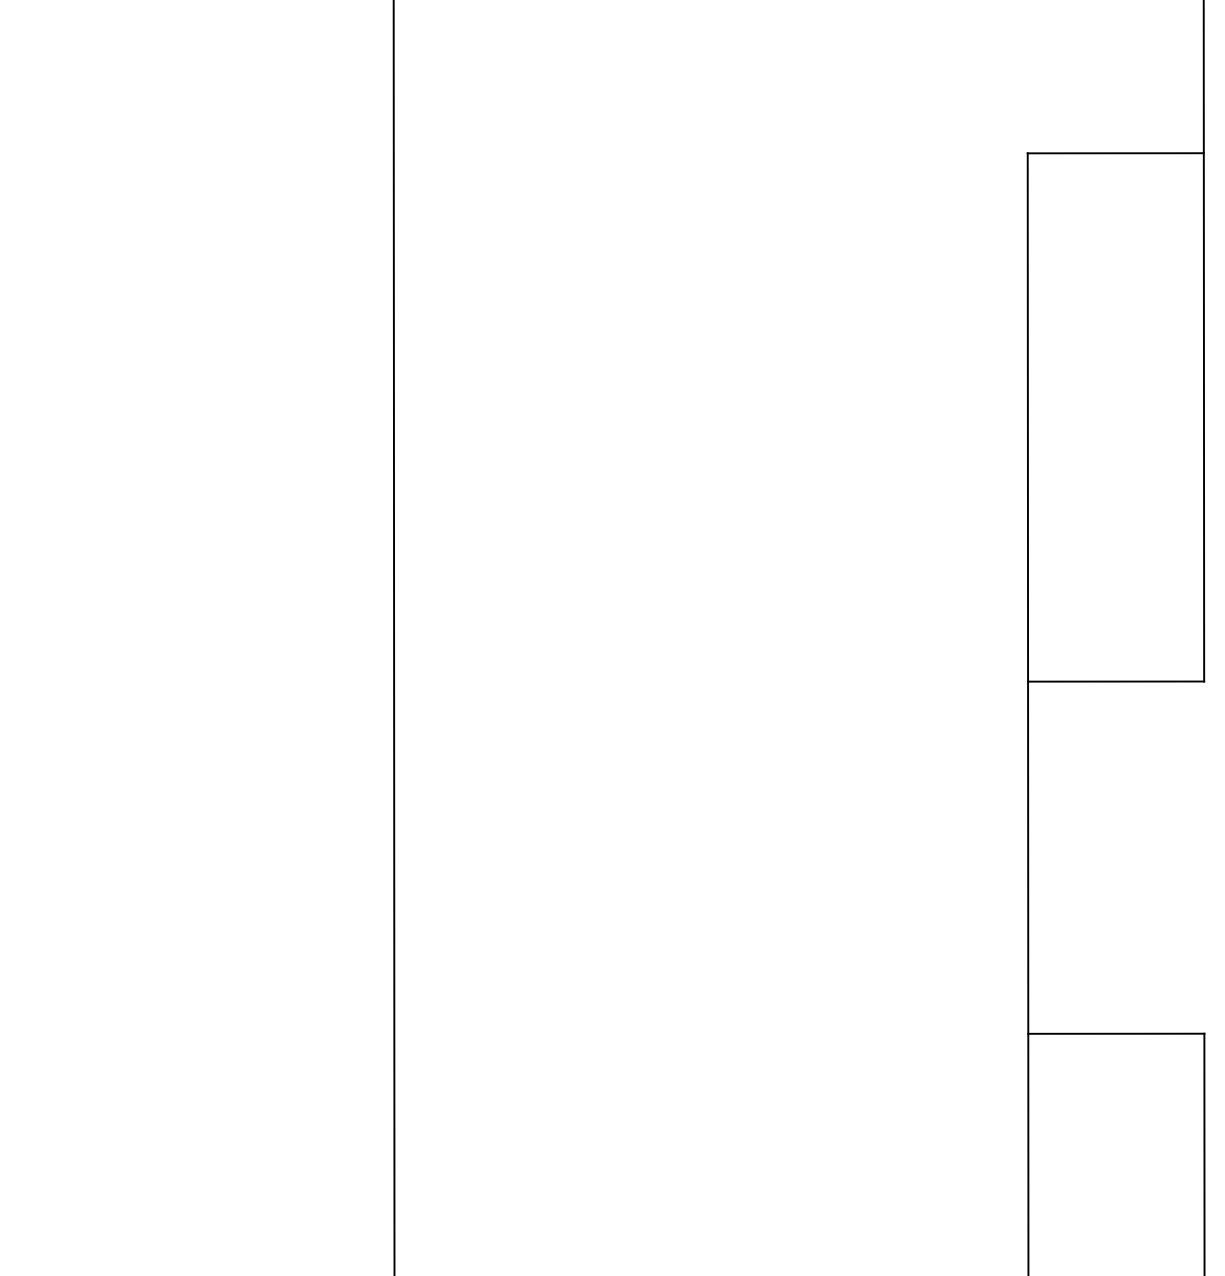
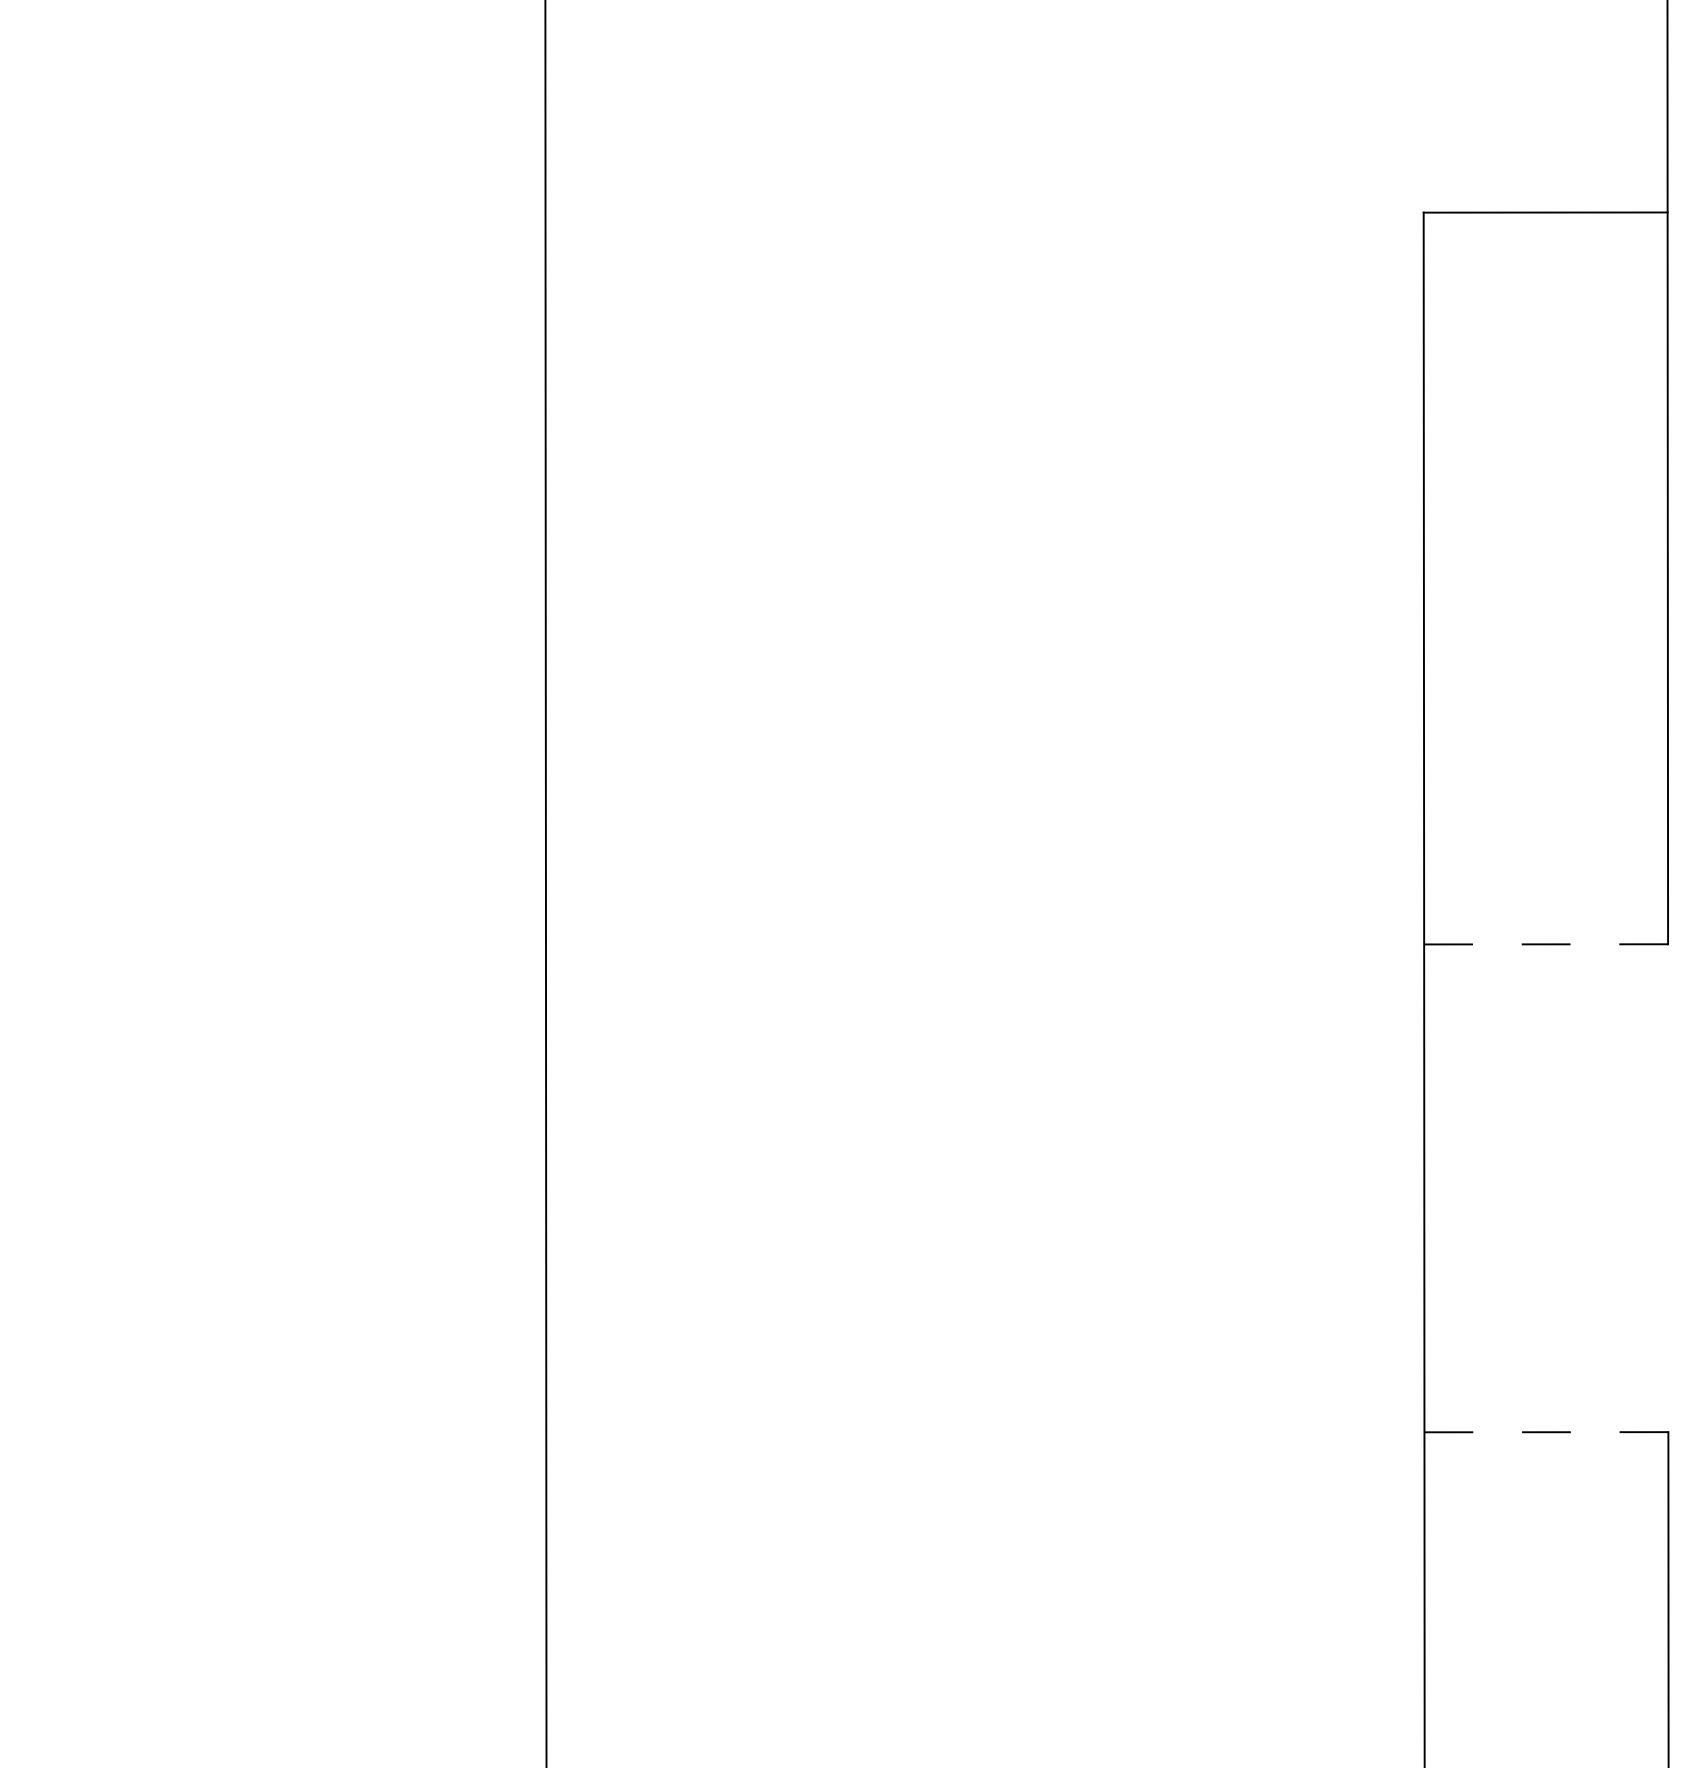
line: (1116, 681) -> (1546, 944), solid -> dashed
line: (1116, 1033) -> (1546, 1432), solid -> dashed

